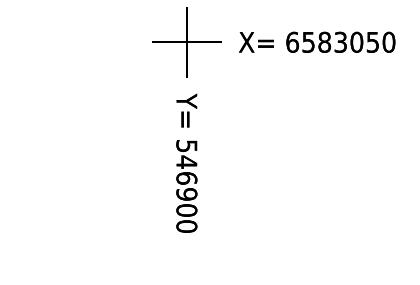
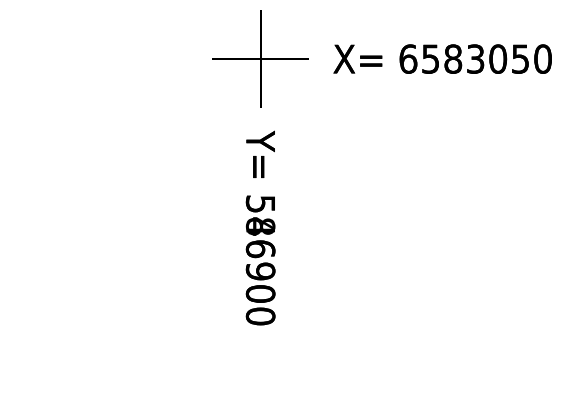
text: (186, 162) -> (260, 226), 546900 -> 586900

